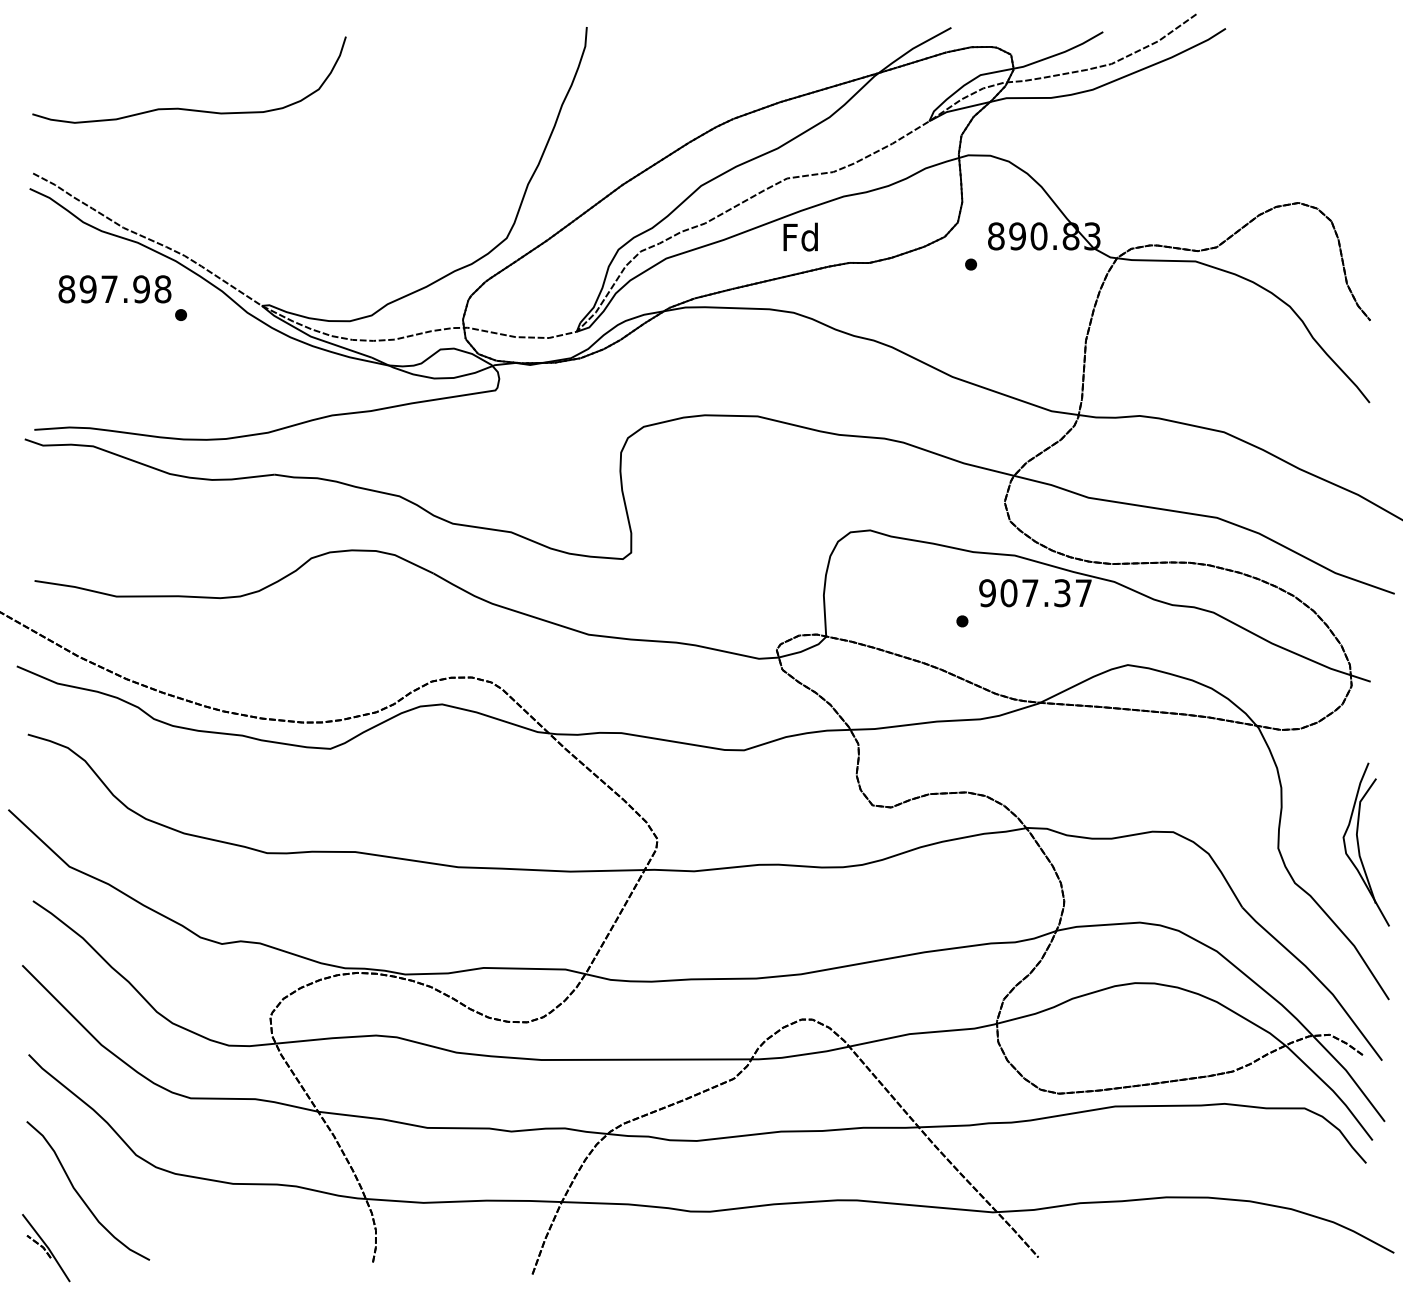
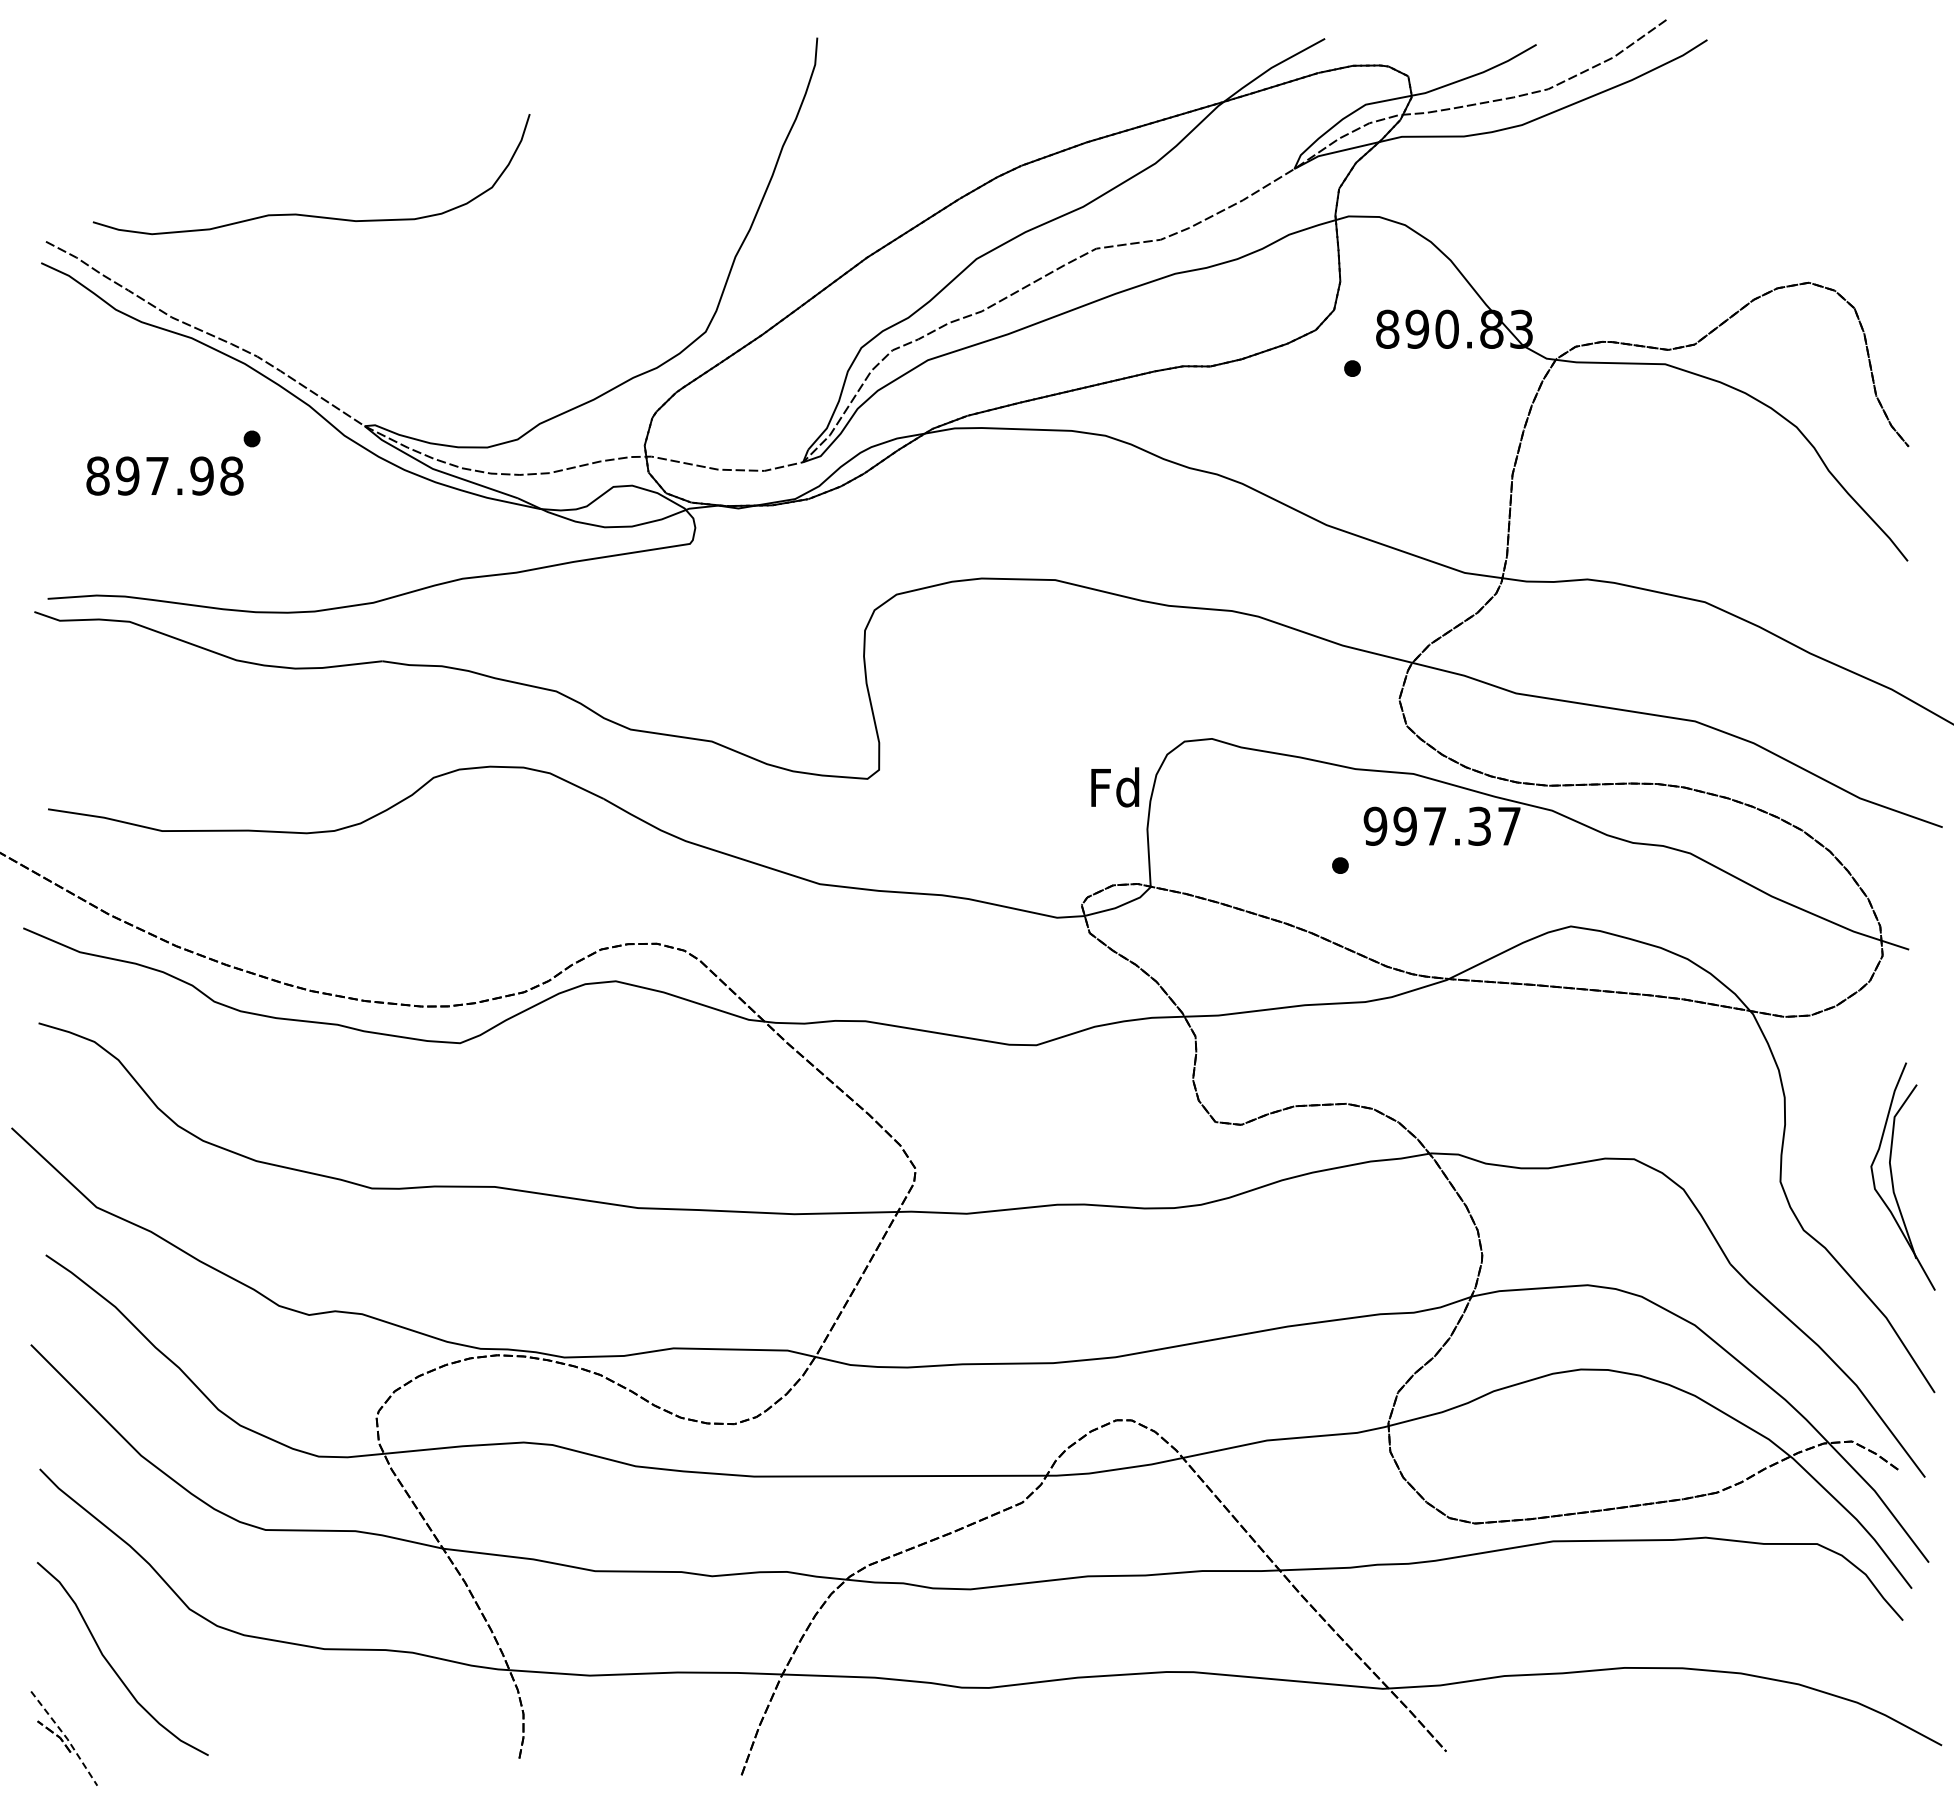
curve: (186, 108) -> (307, 214), moved
text: (800, 237) -> (1115, 787), moved
text: (114, 288) -> (164, 475), moved
text: (1009, 593) -> (1405, 826), 907.37 -> 997.37
line: (47, 1248) -> (66, 1738), solid -> dashed

